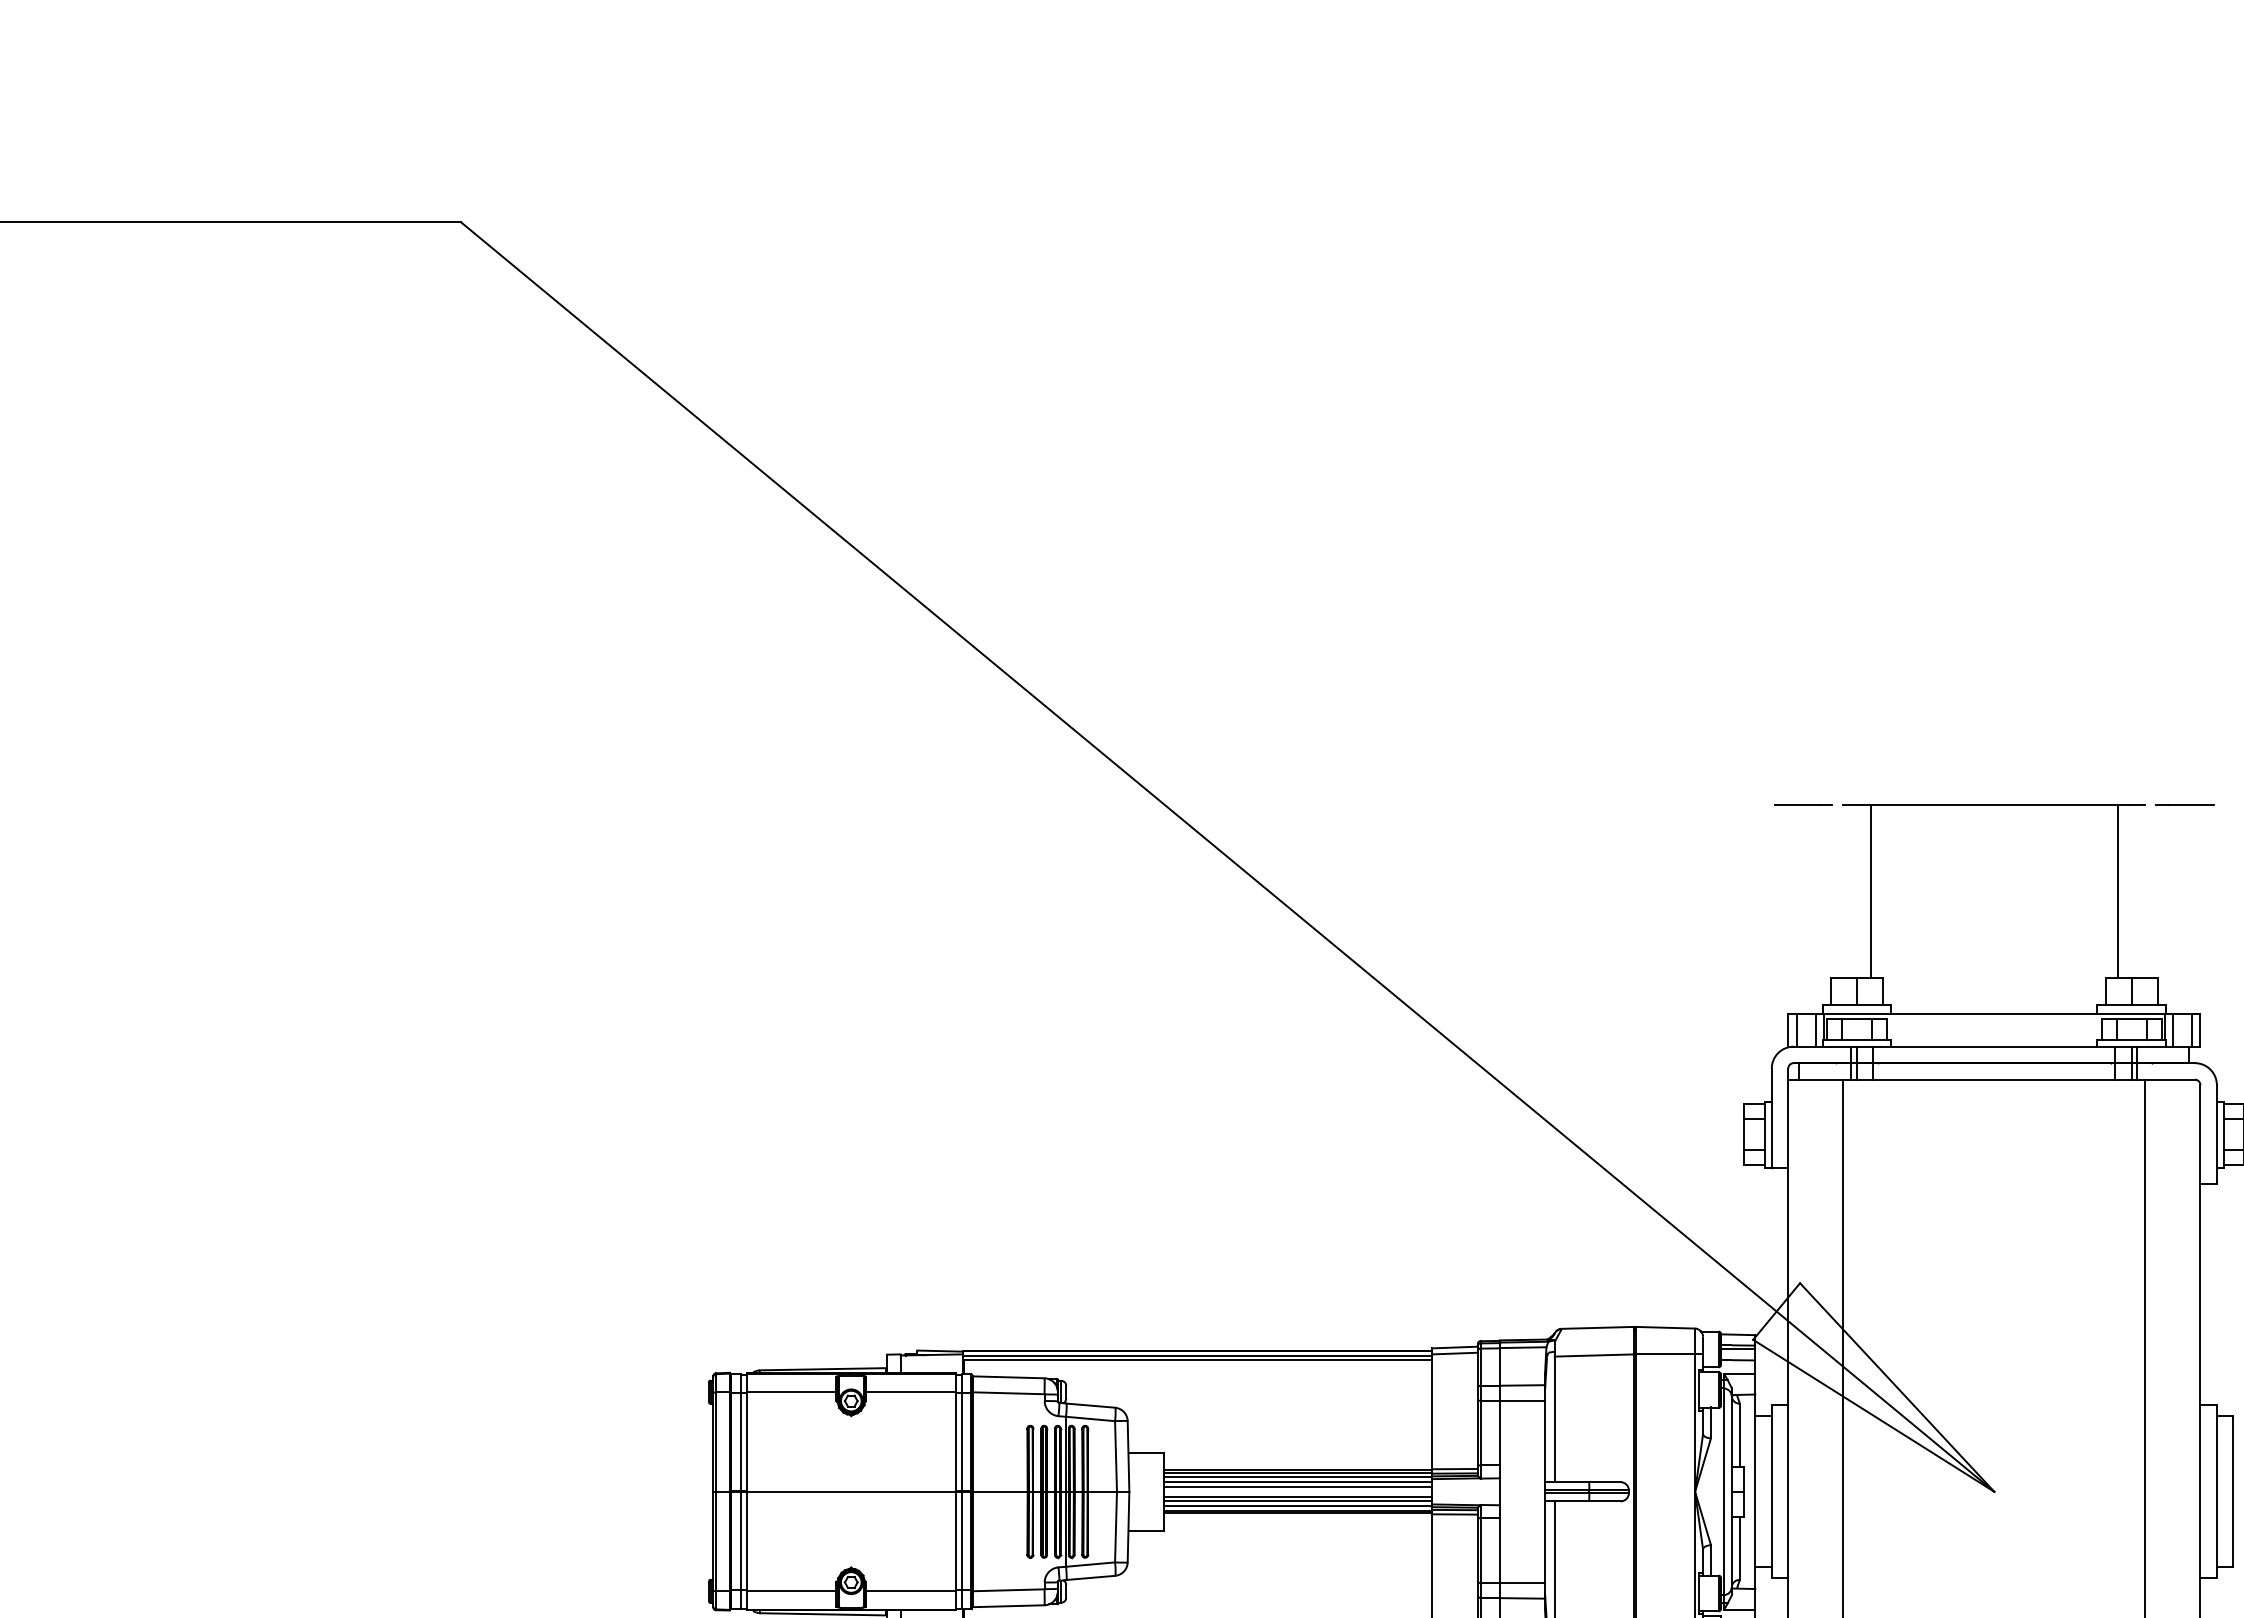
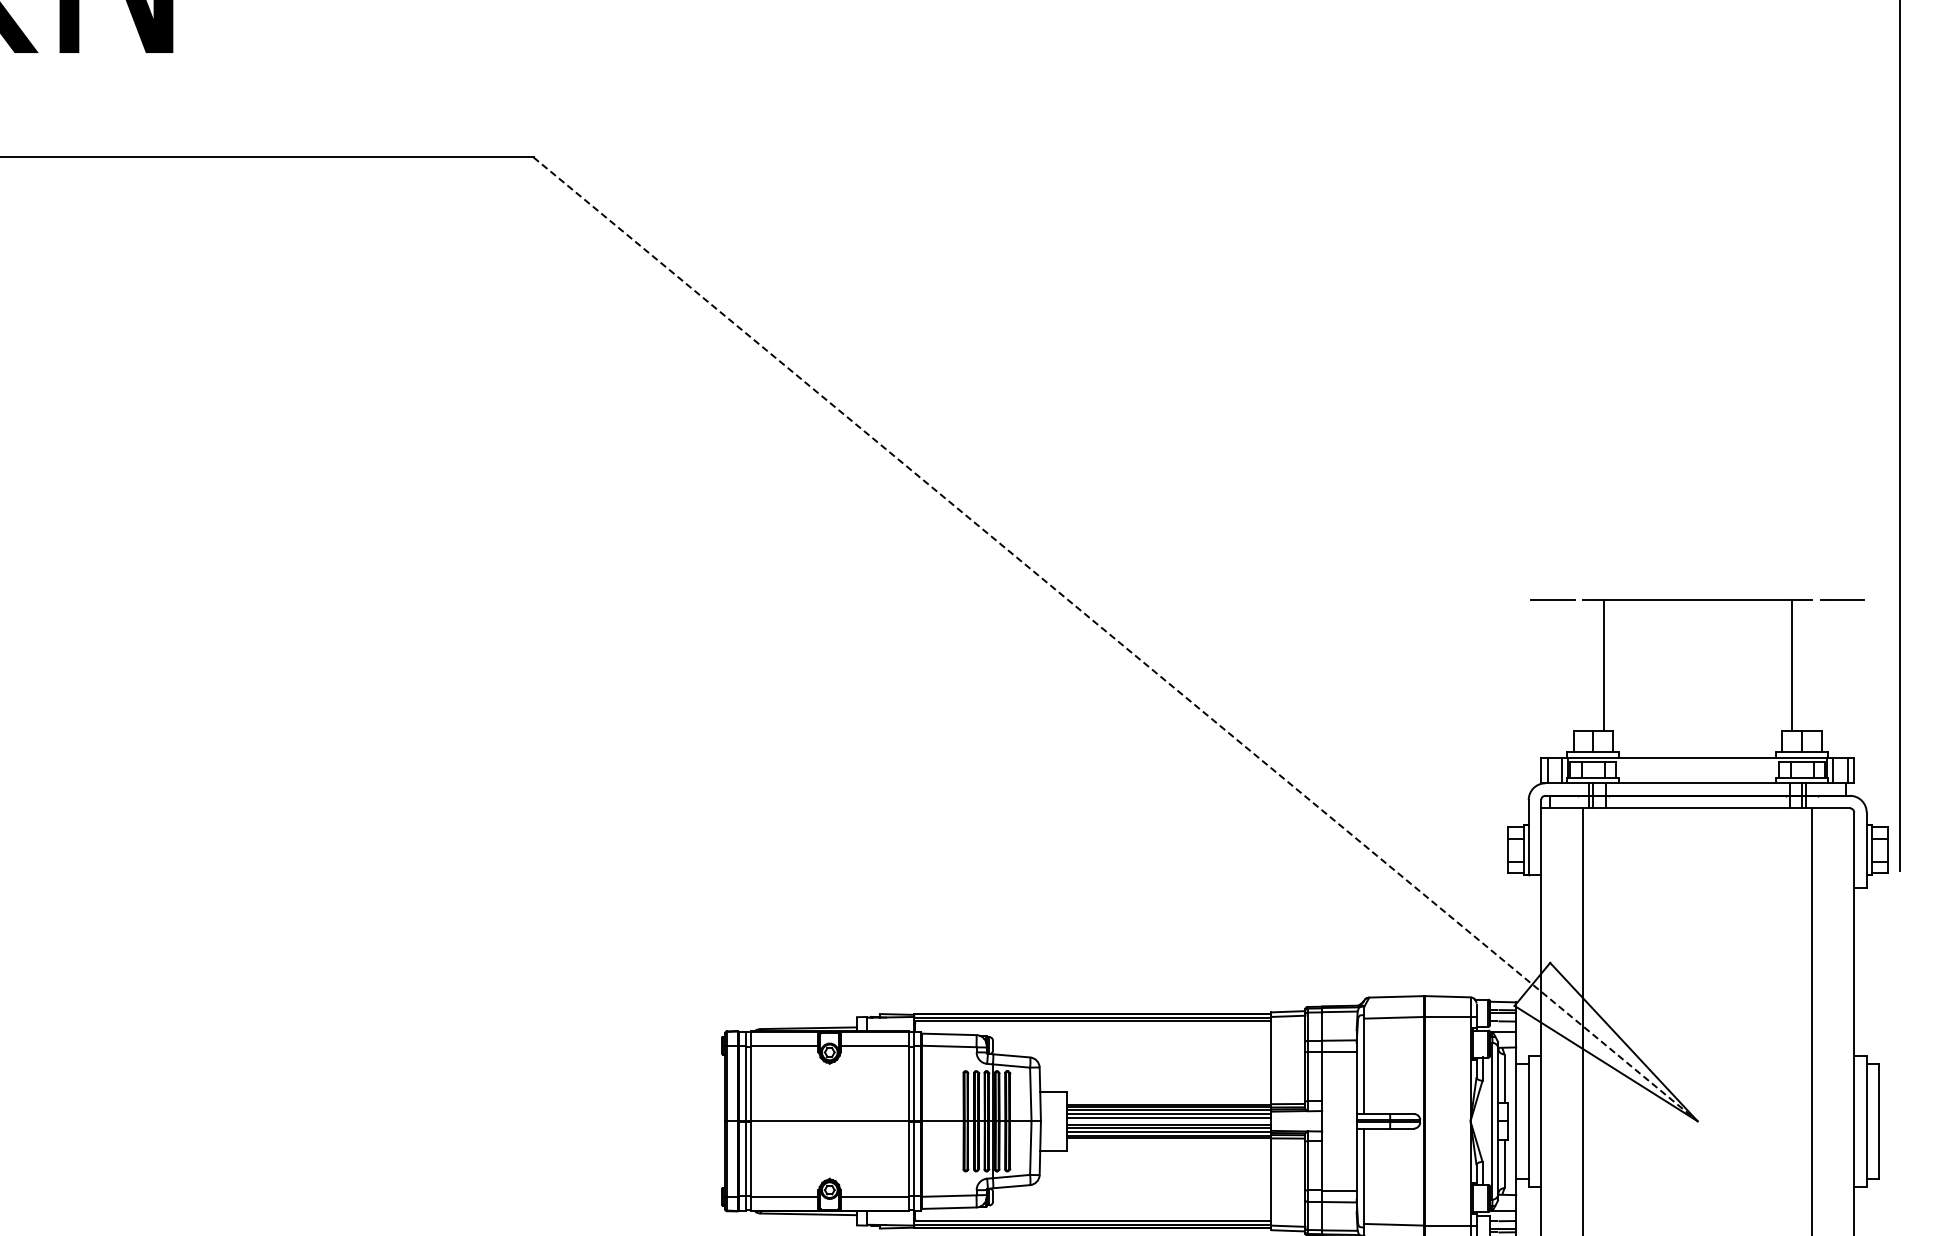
line: (1227, 857) -> (1115, 639), solid -> dashed

